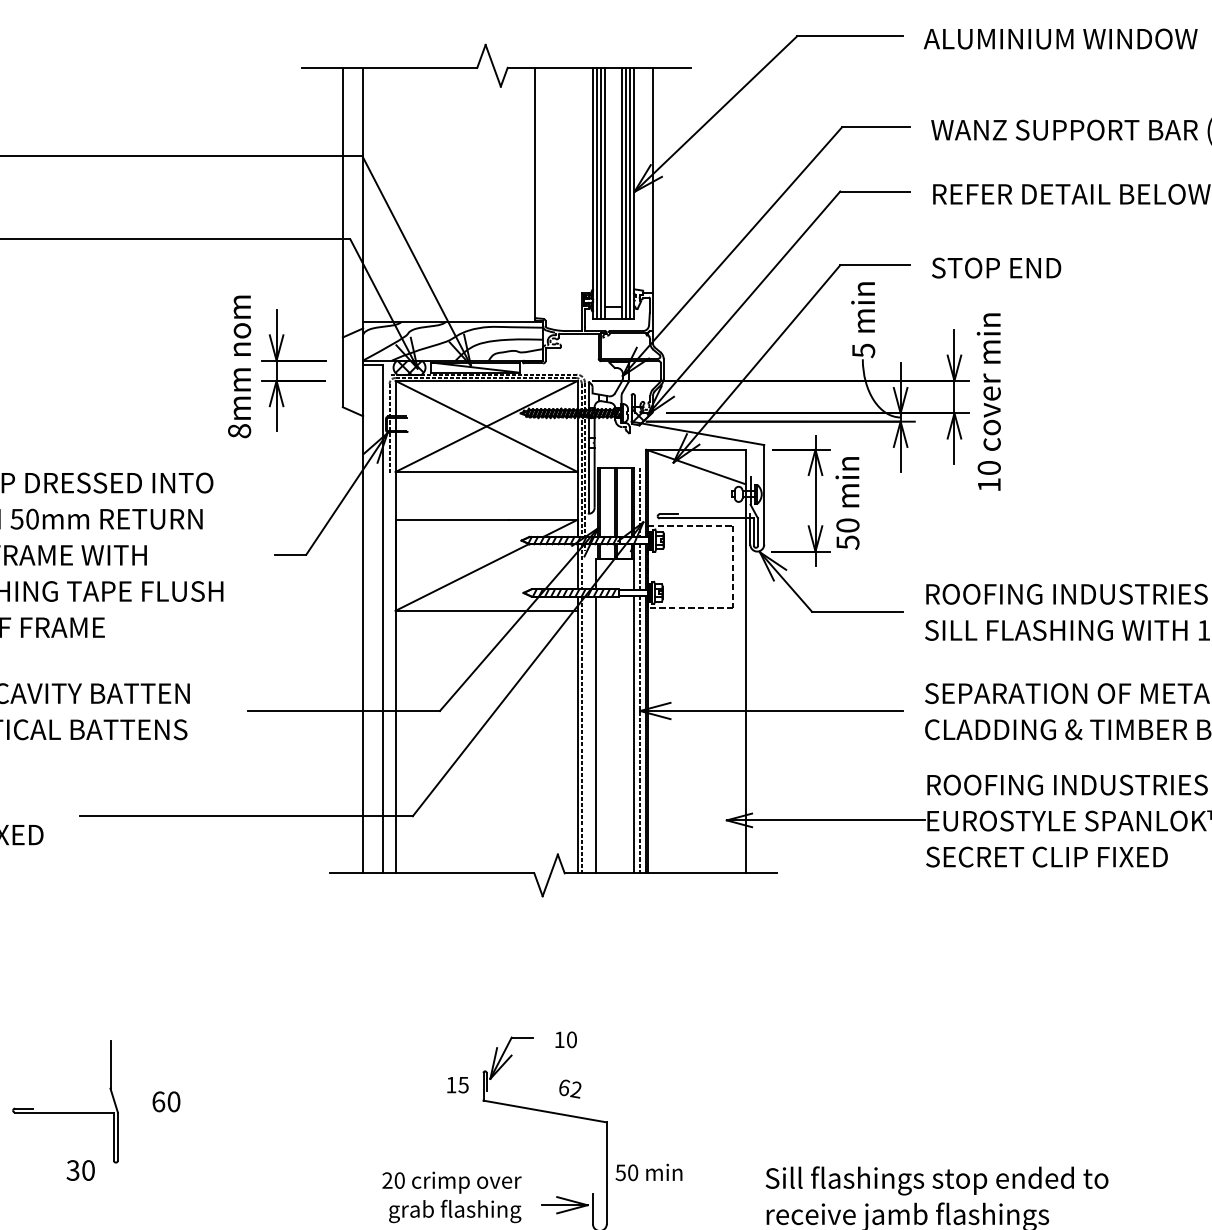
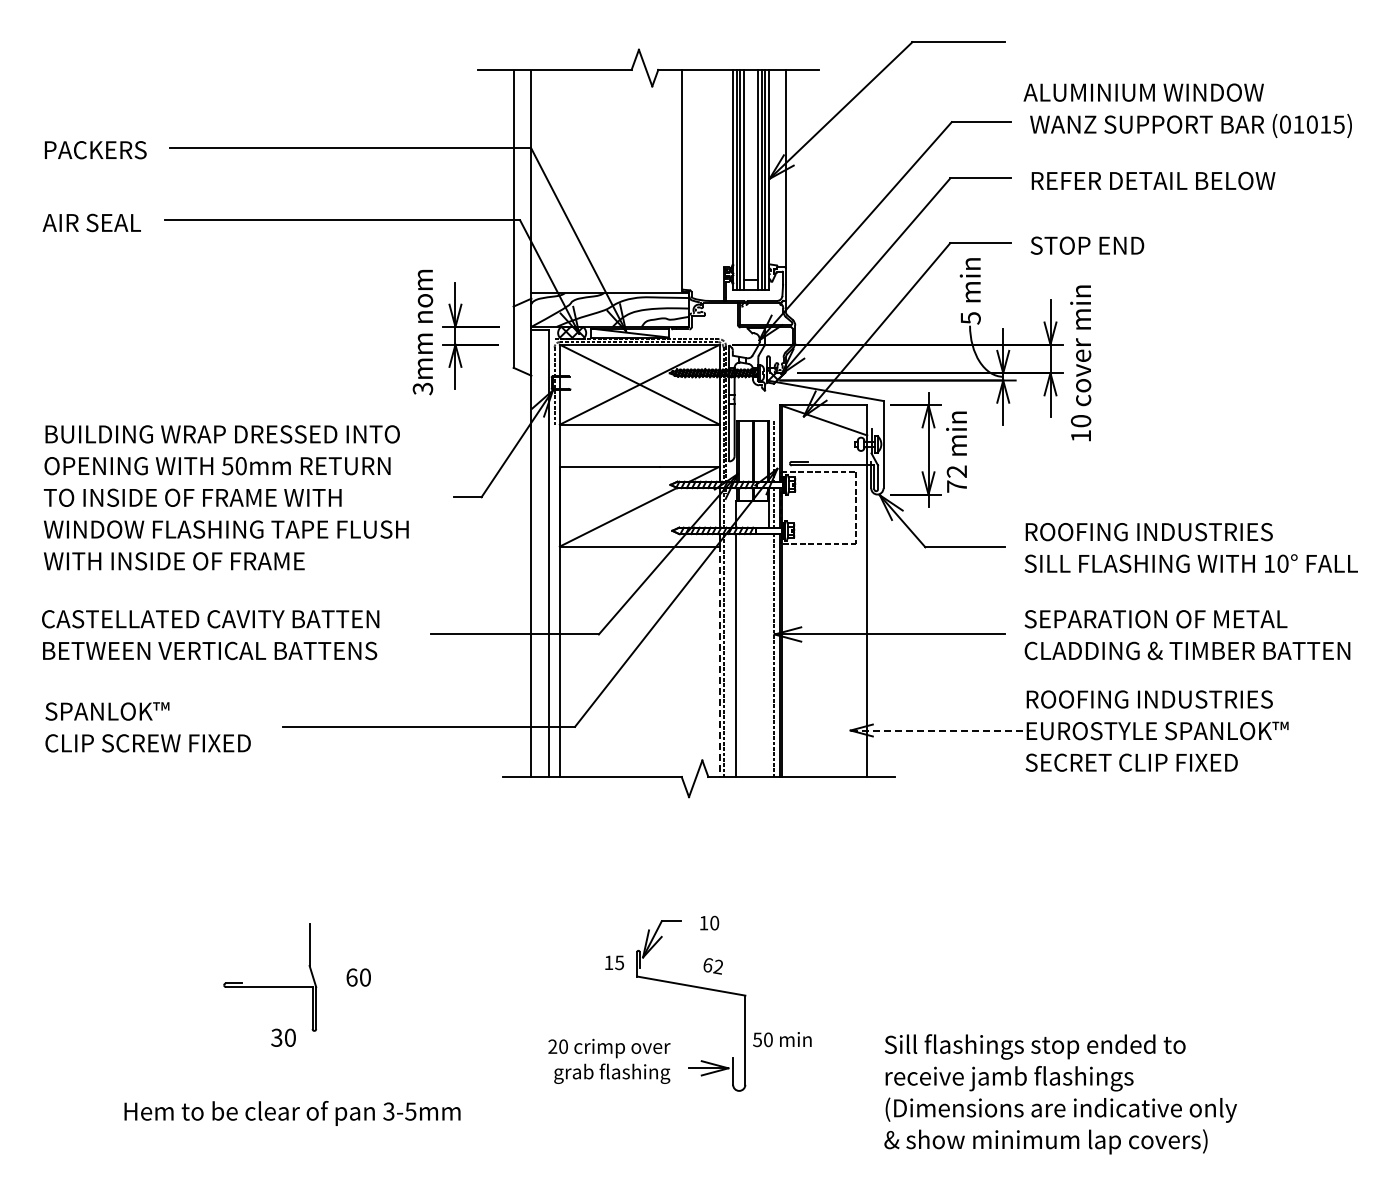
text: (1060, 38) -> (1143, 92), moved
text: (239, 430) -> (422, 388), 8mm -> 3mm
text: (848, 534) -> (957, 479), 50 -> 72
line: (634, 733) -> (769, 654), removed
line: (577, 736) -> (719, 656), solid -> dashed
line: (825, 820) -> (937, 730), solid -> dashed

